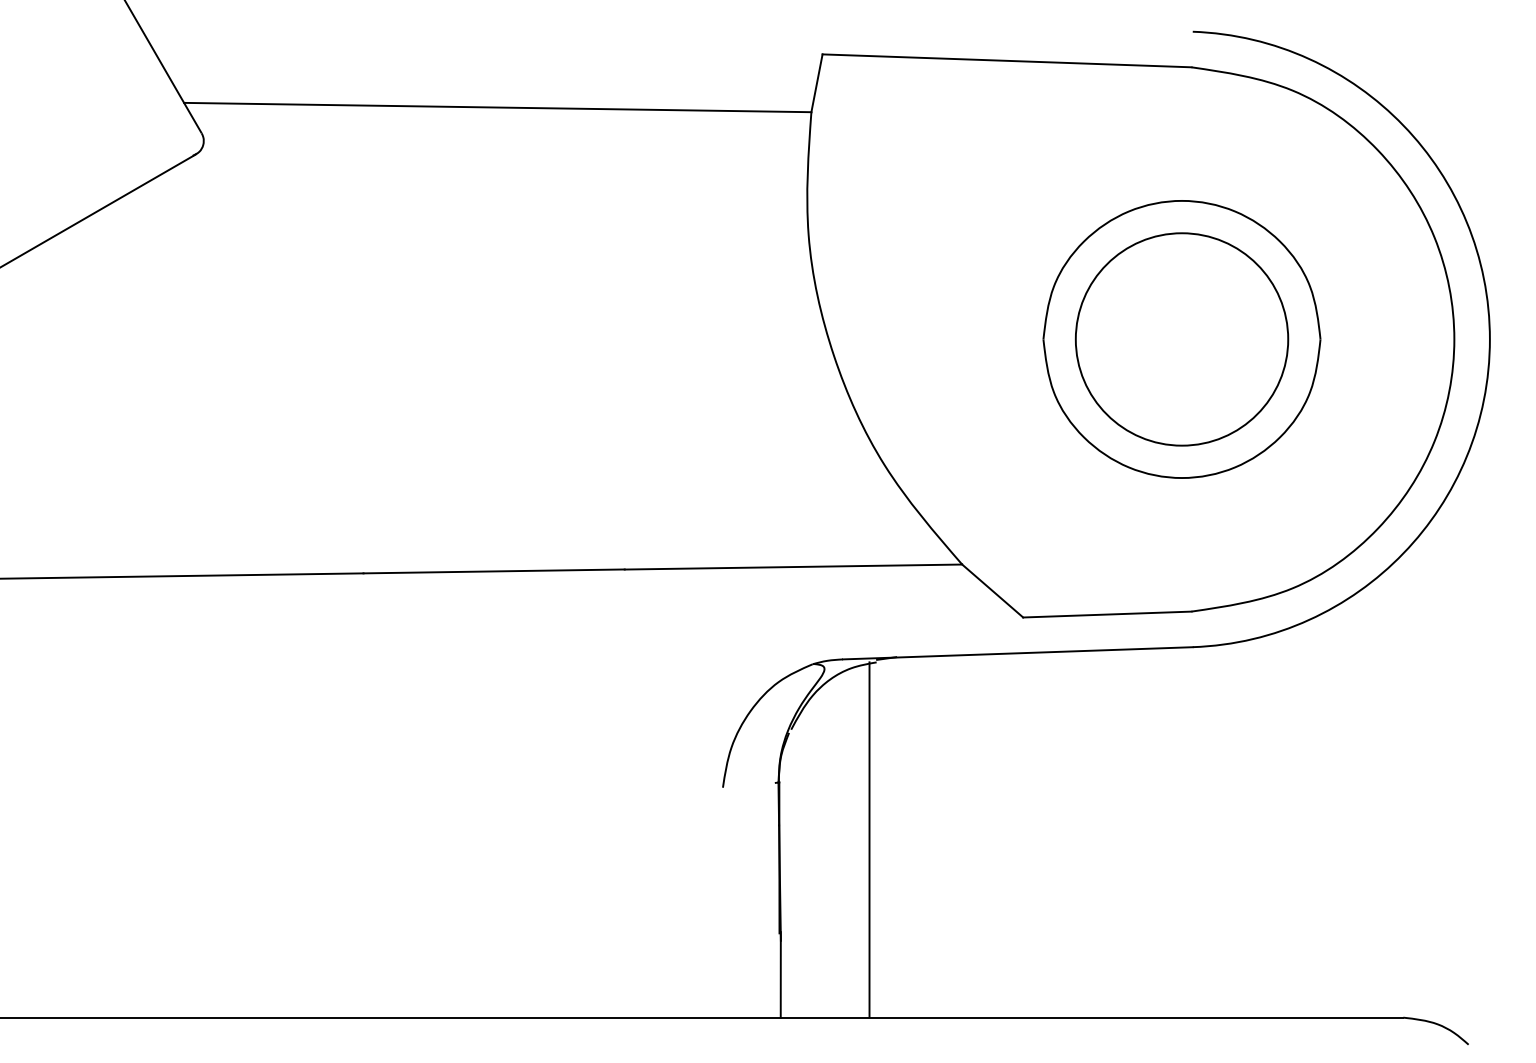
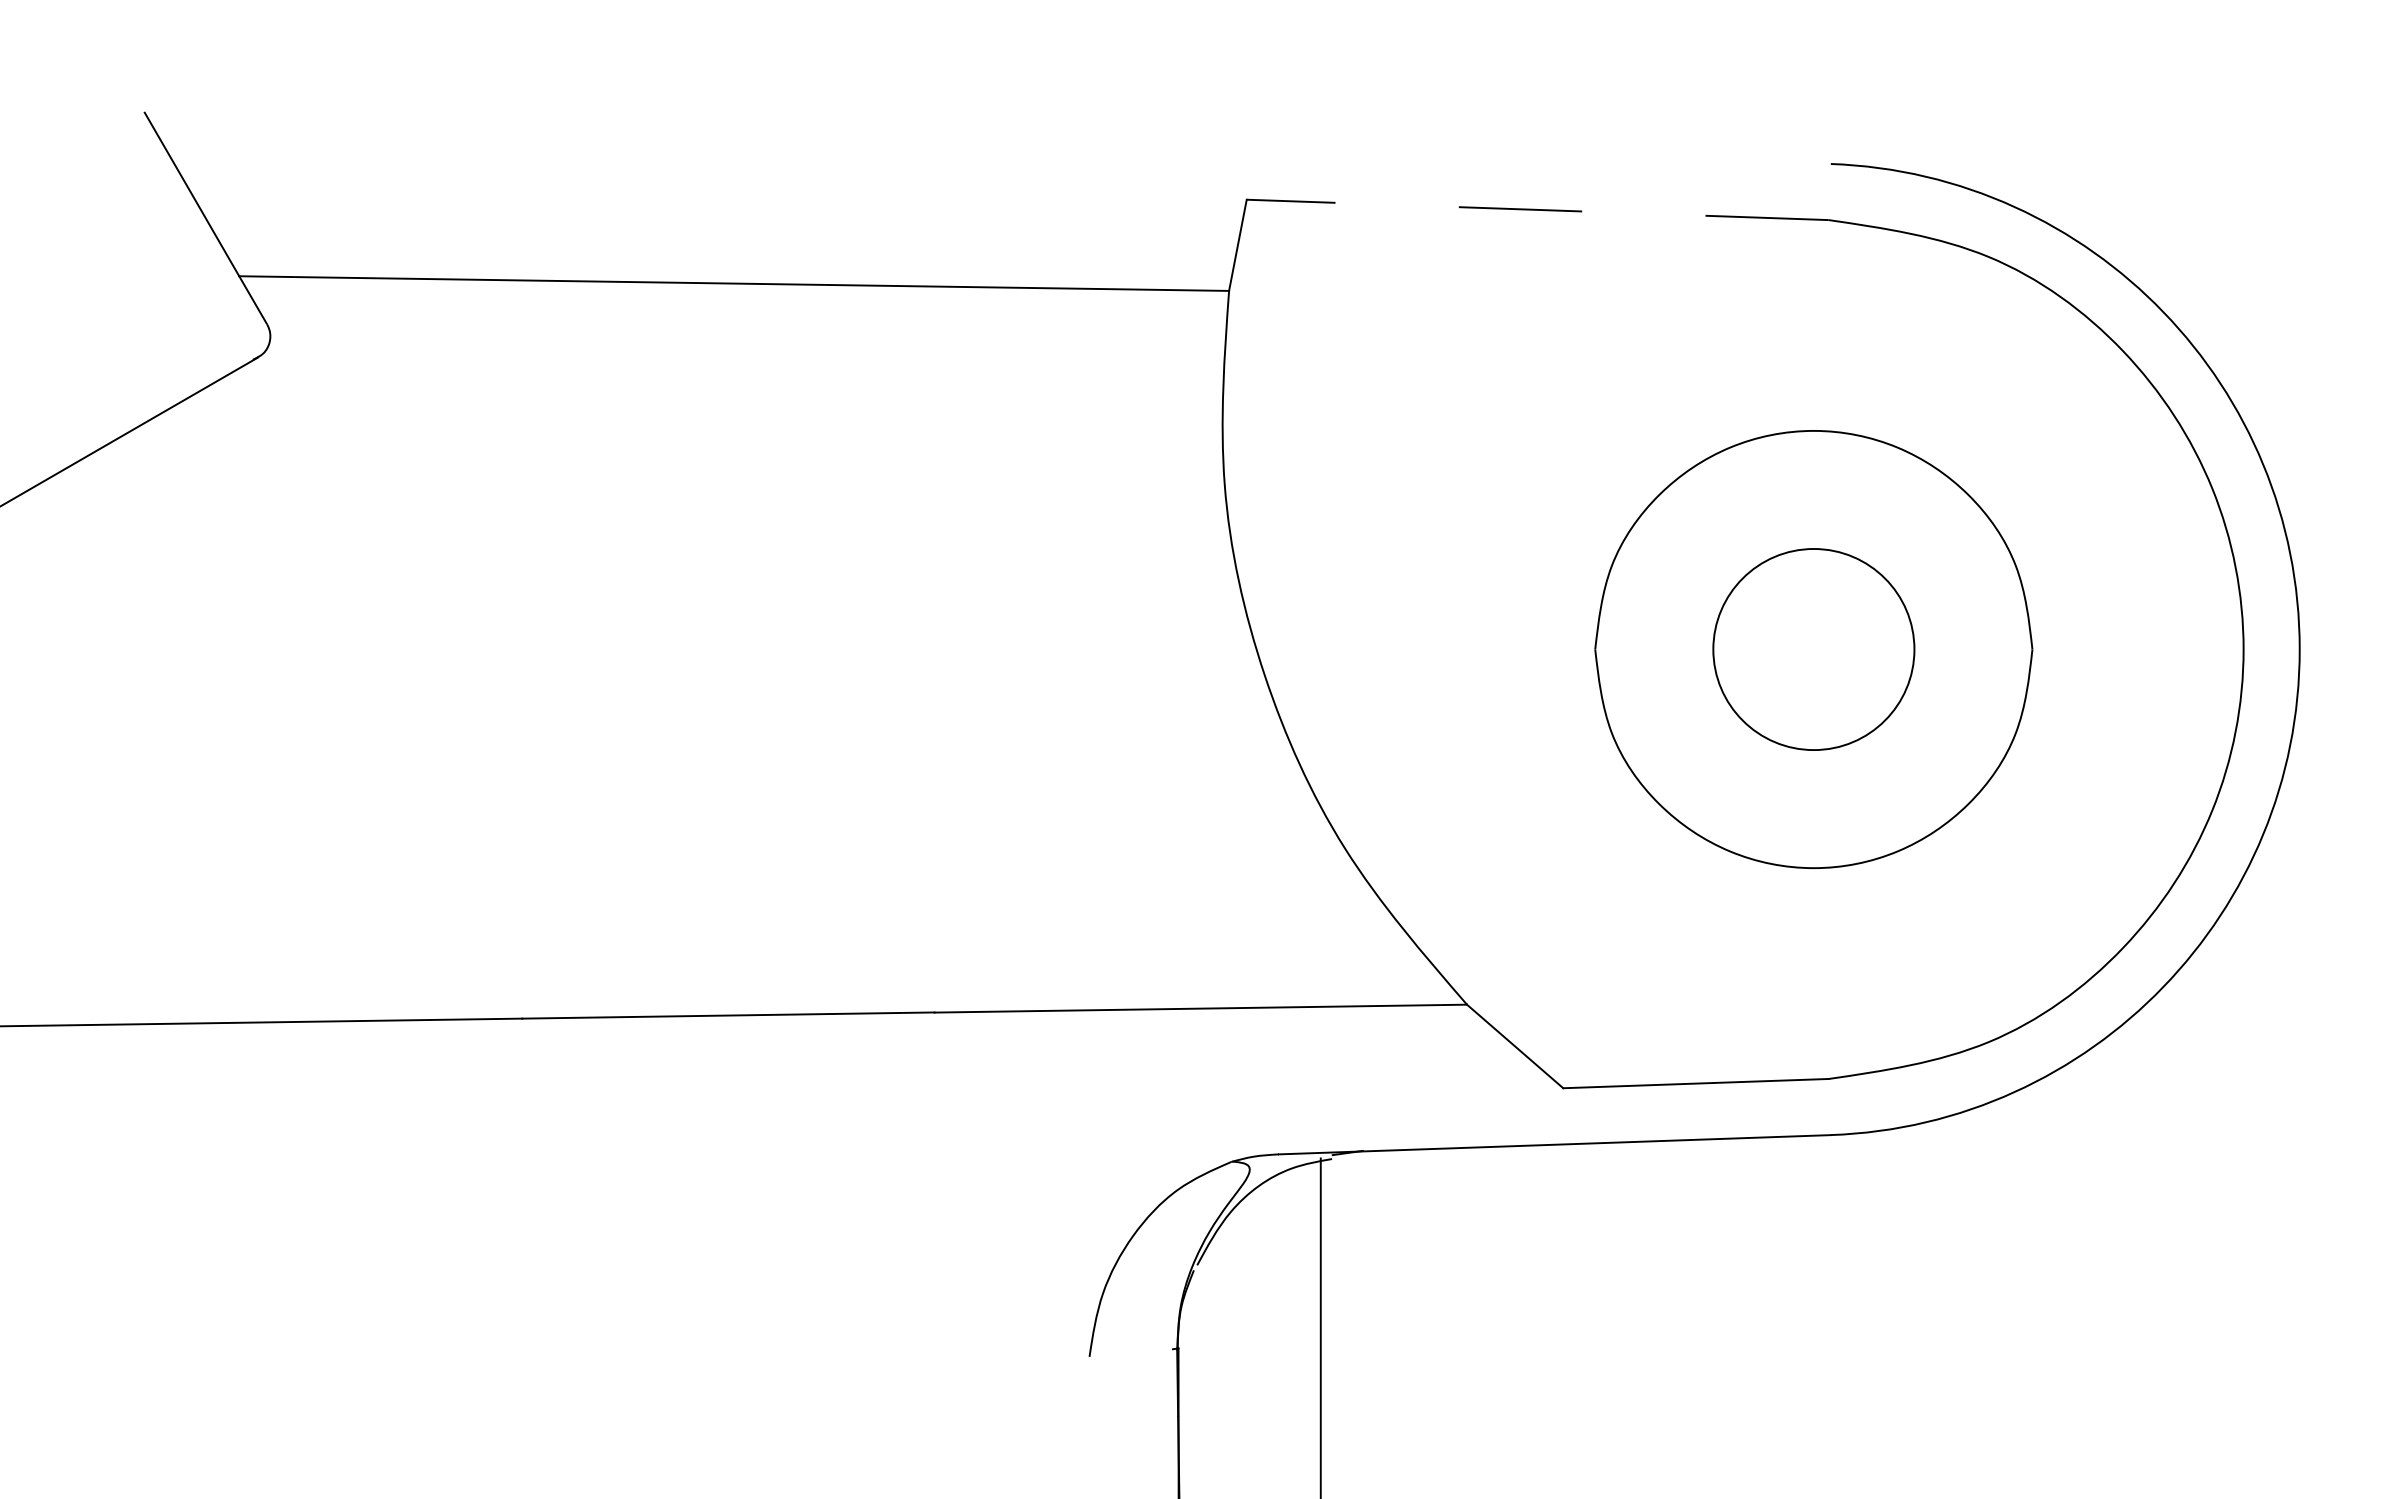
line: (1007, 60) -> (1538, 209), solid -> dashed
circle: (1181, 339) -> (1813, 649), size x0.6

